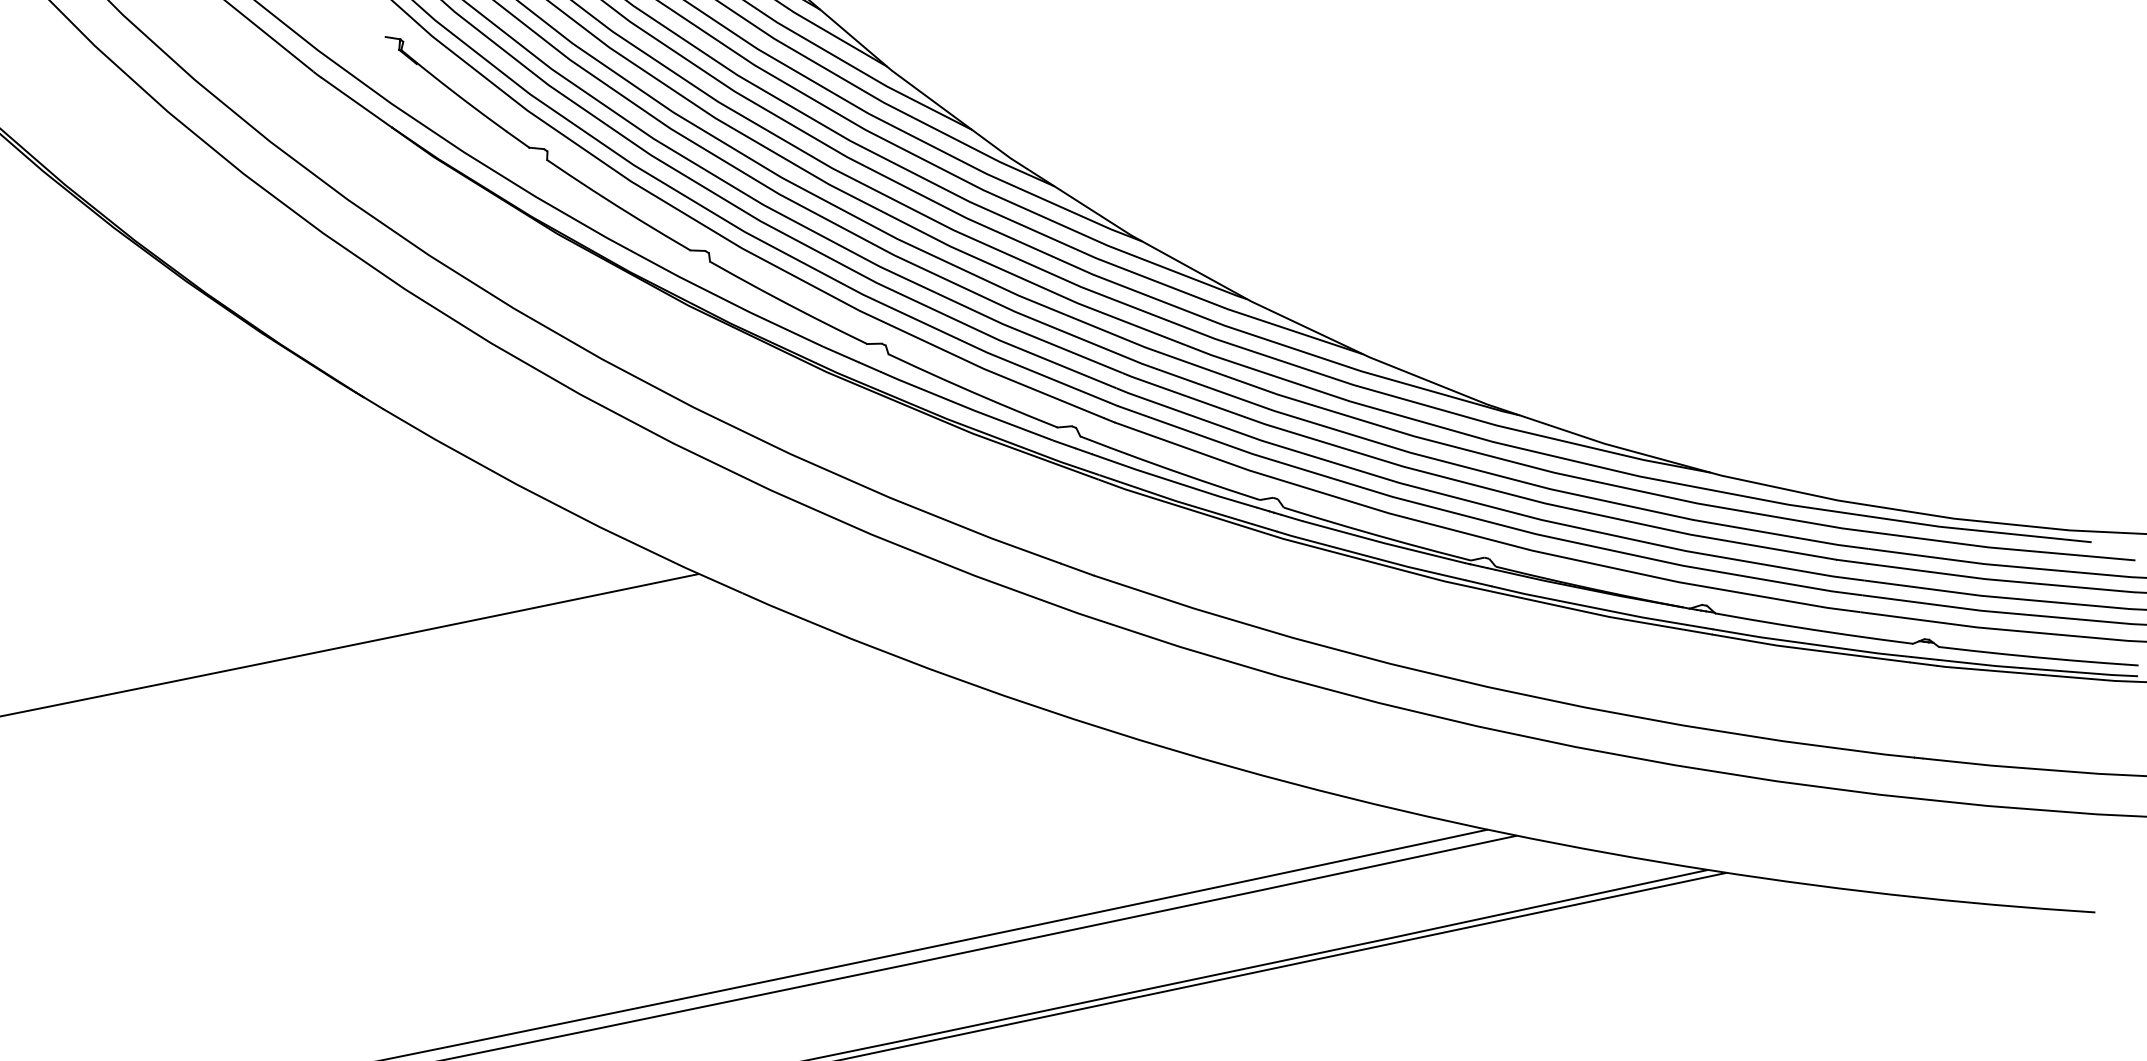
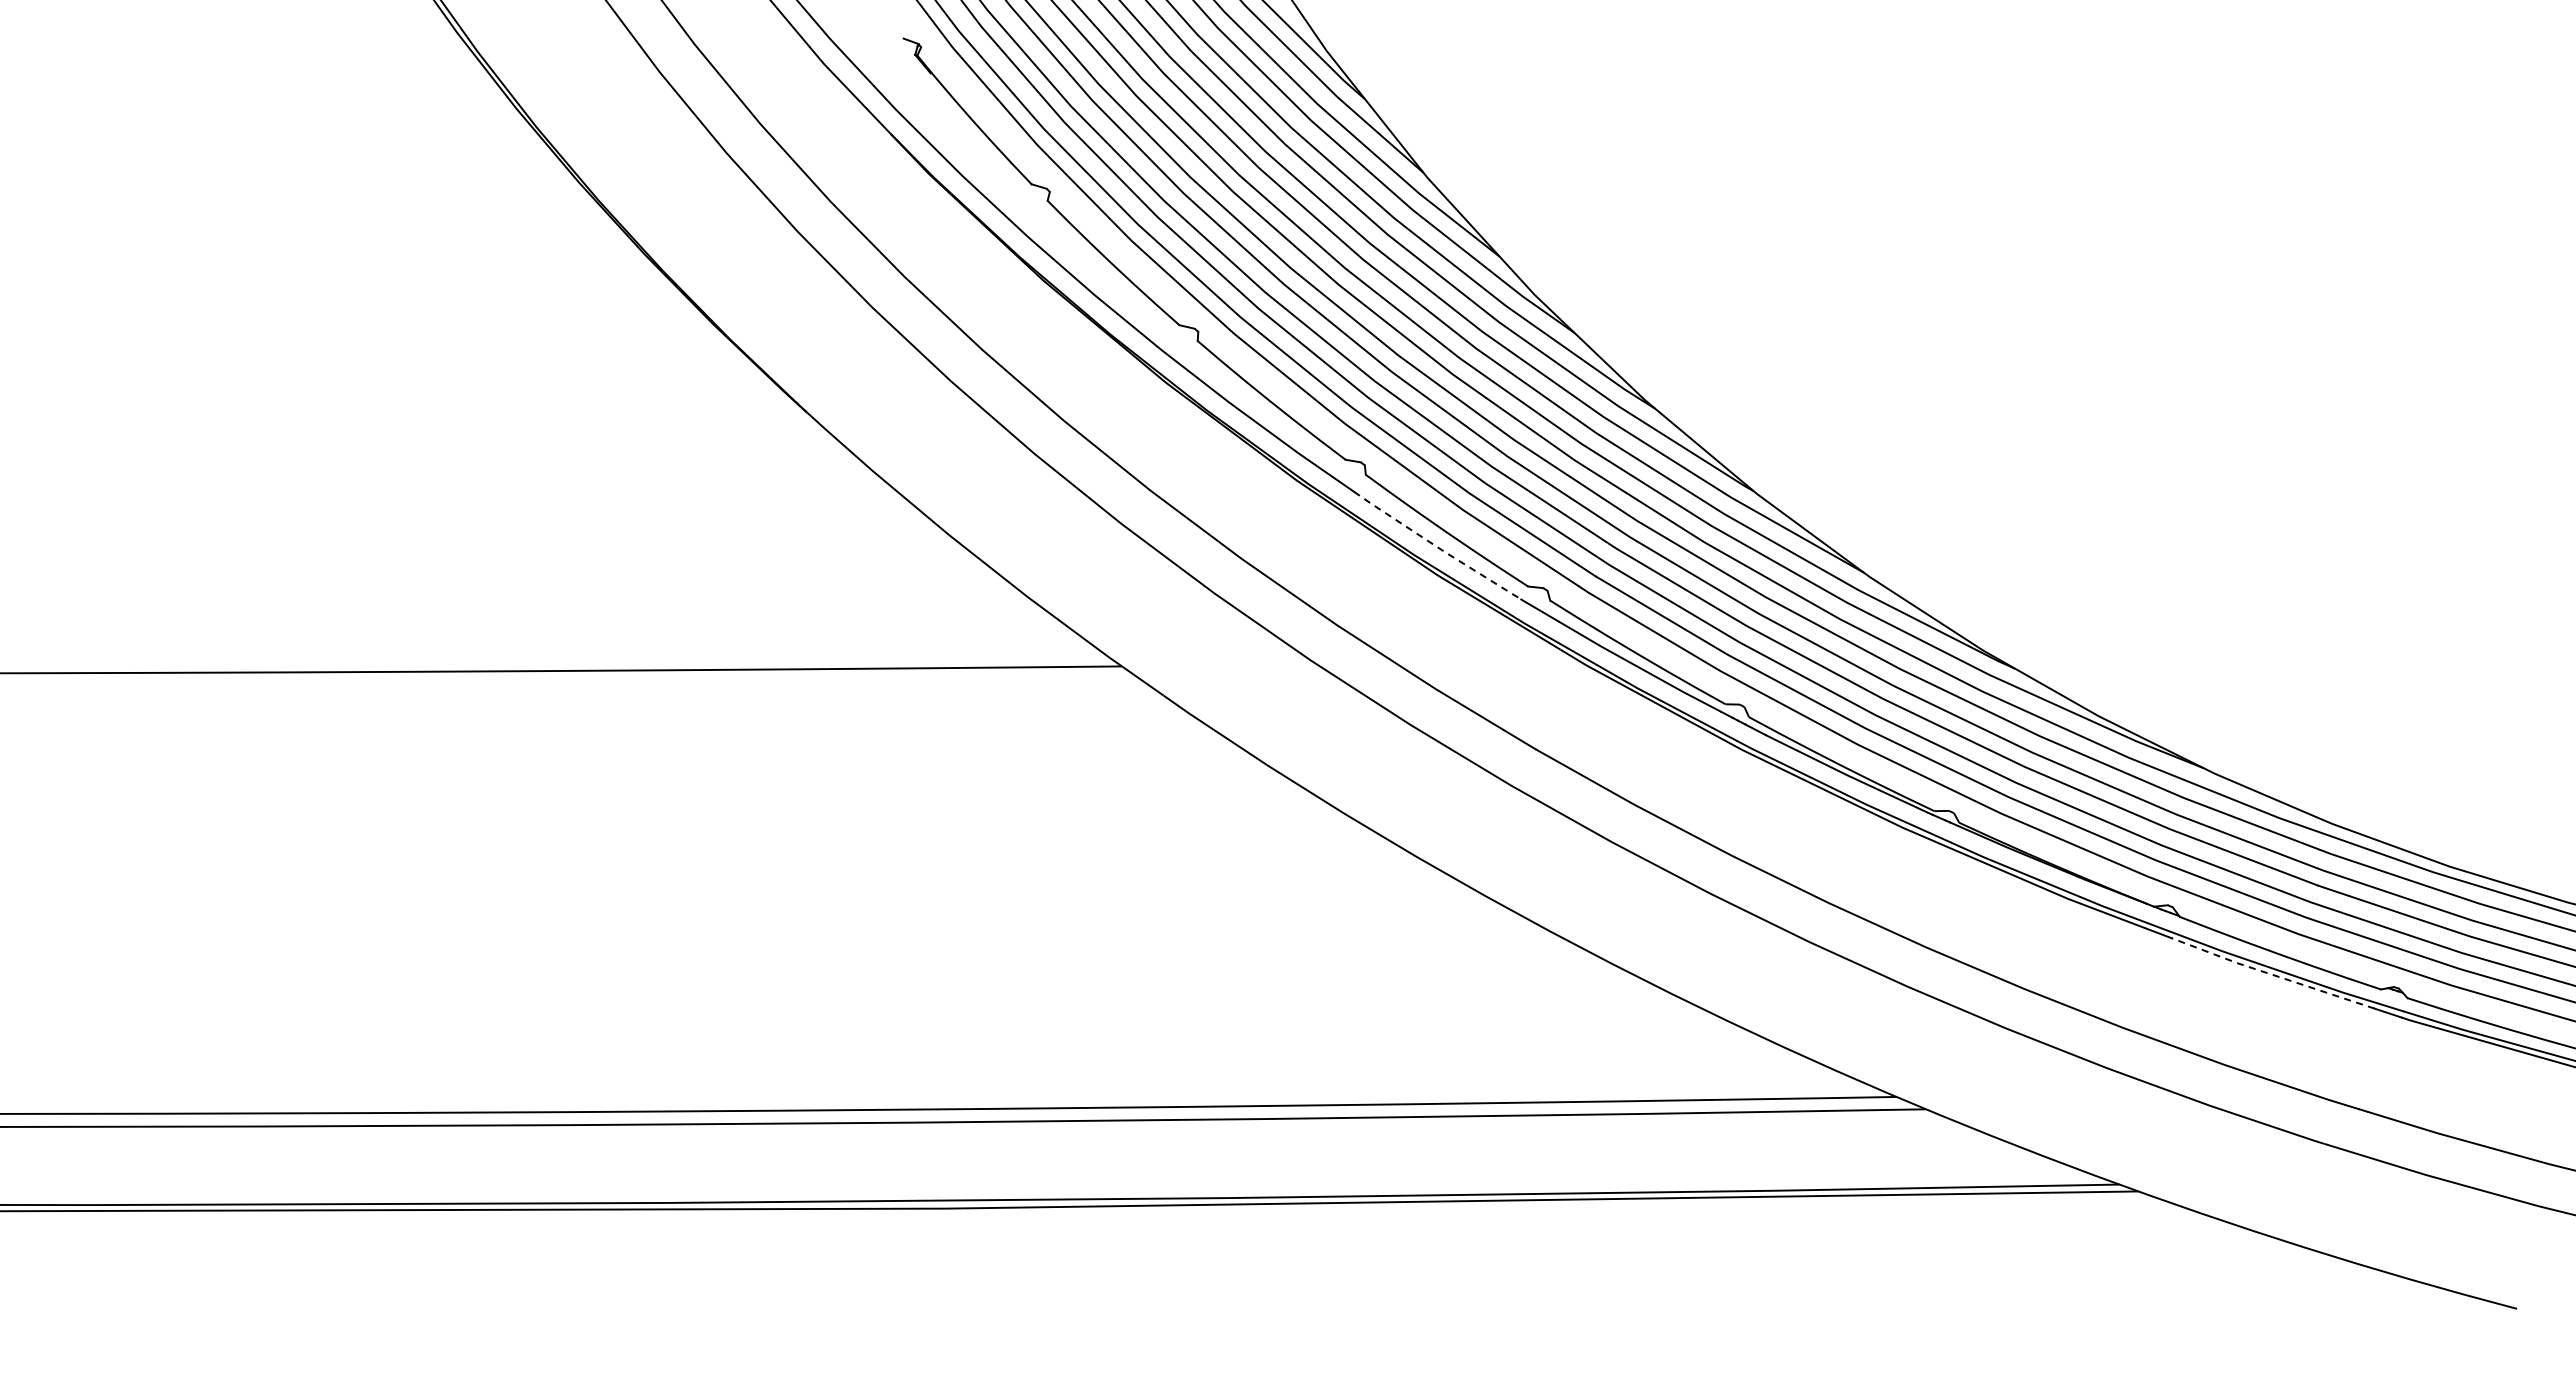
line: (966, 407) -> (1436, 546), solid -> dashed
line: (1809, 649) -> (2271, 974), solid -> dashed

